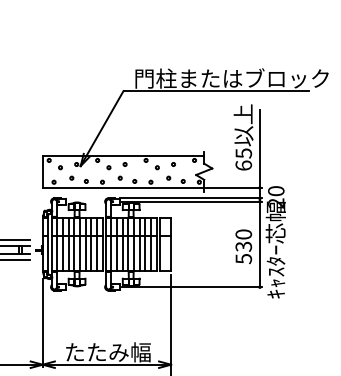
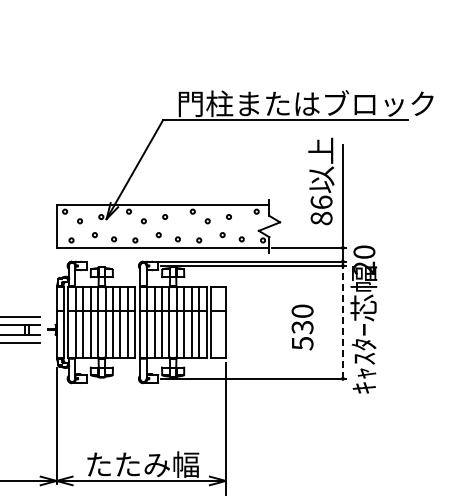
text: (243, 159) -> (321, 210), 65 -> 86
line: (259, 243) -> (342, 321), solid -> dashed
text: (243, 246) -> (302, 327), moved

